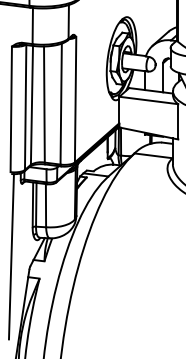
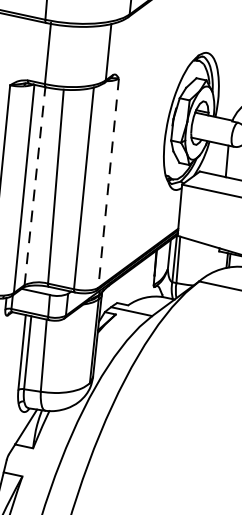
line: (75, 99) -> (108, 182), solid -> dashed
line: (31, 104) -> (34, 184), solid -> dashed

